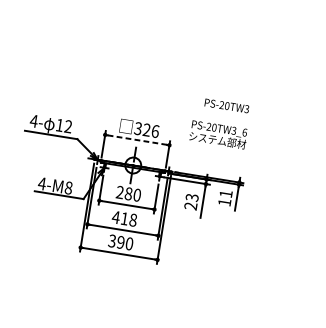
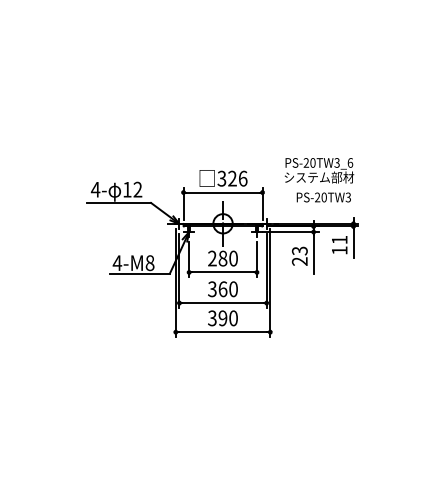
text: (226, 105) -> (323, 197), moved
line: (137, 140) -> (223, 192), dashed -> solid
text: (124, 218) -> (222, 289), 418 -> 360

